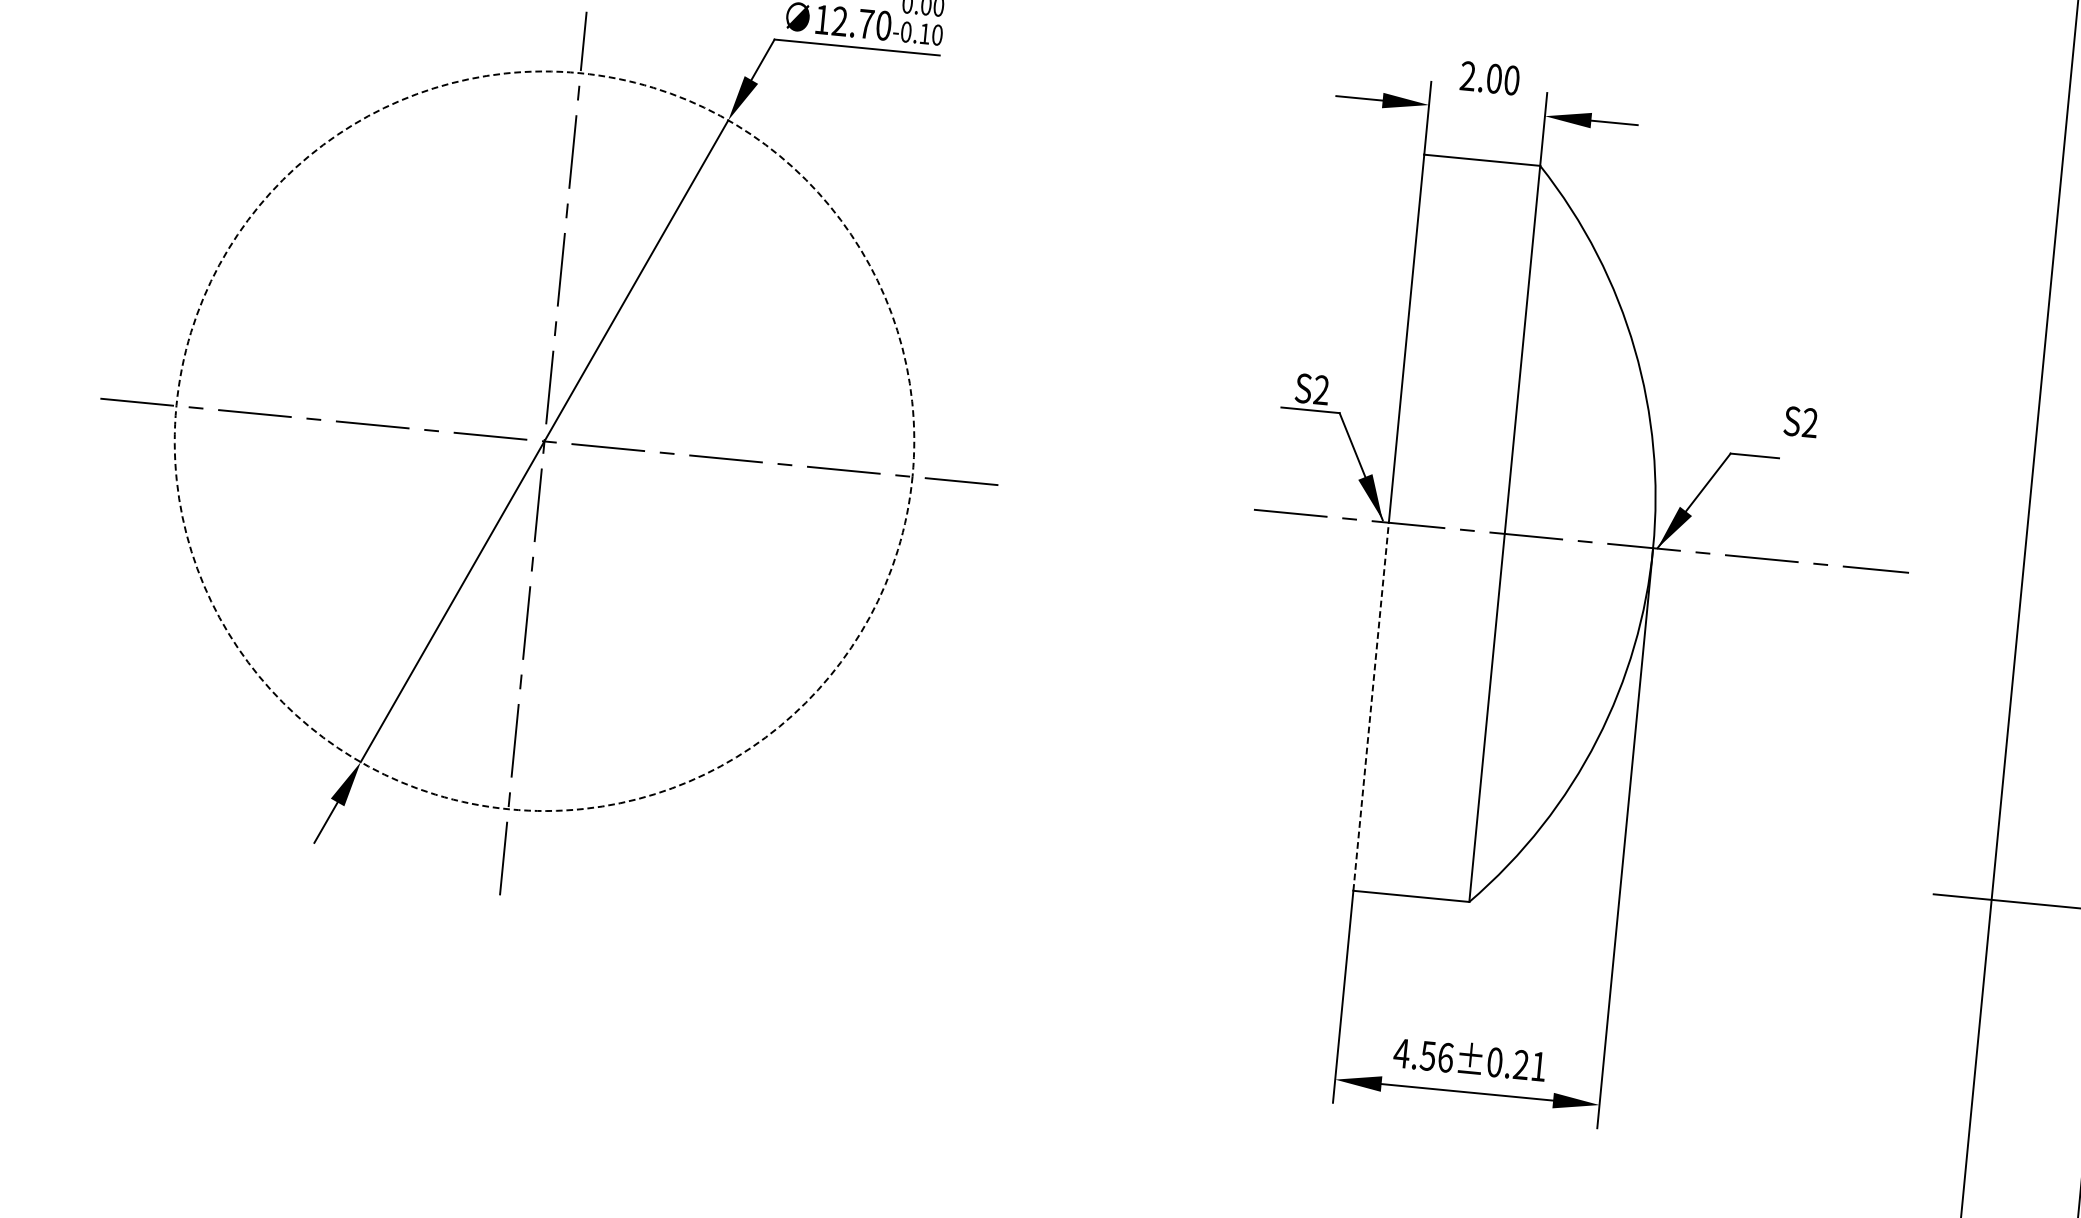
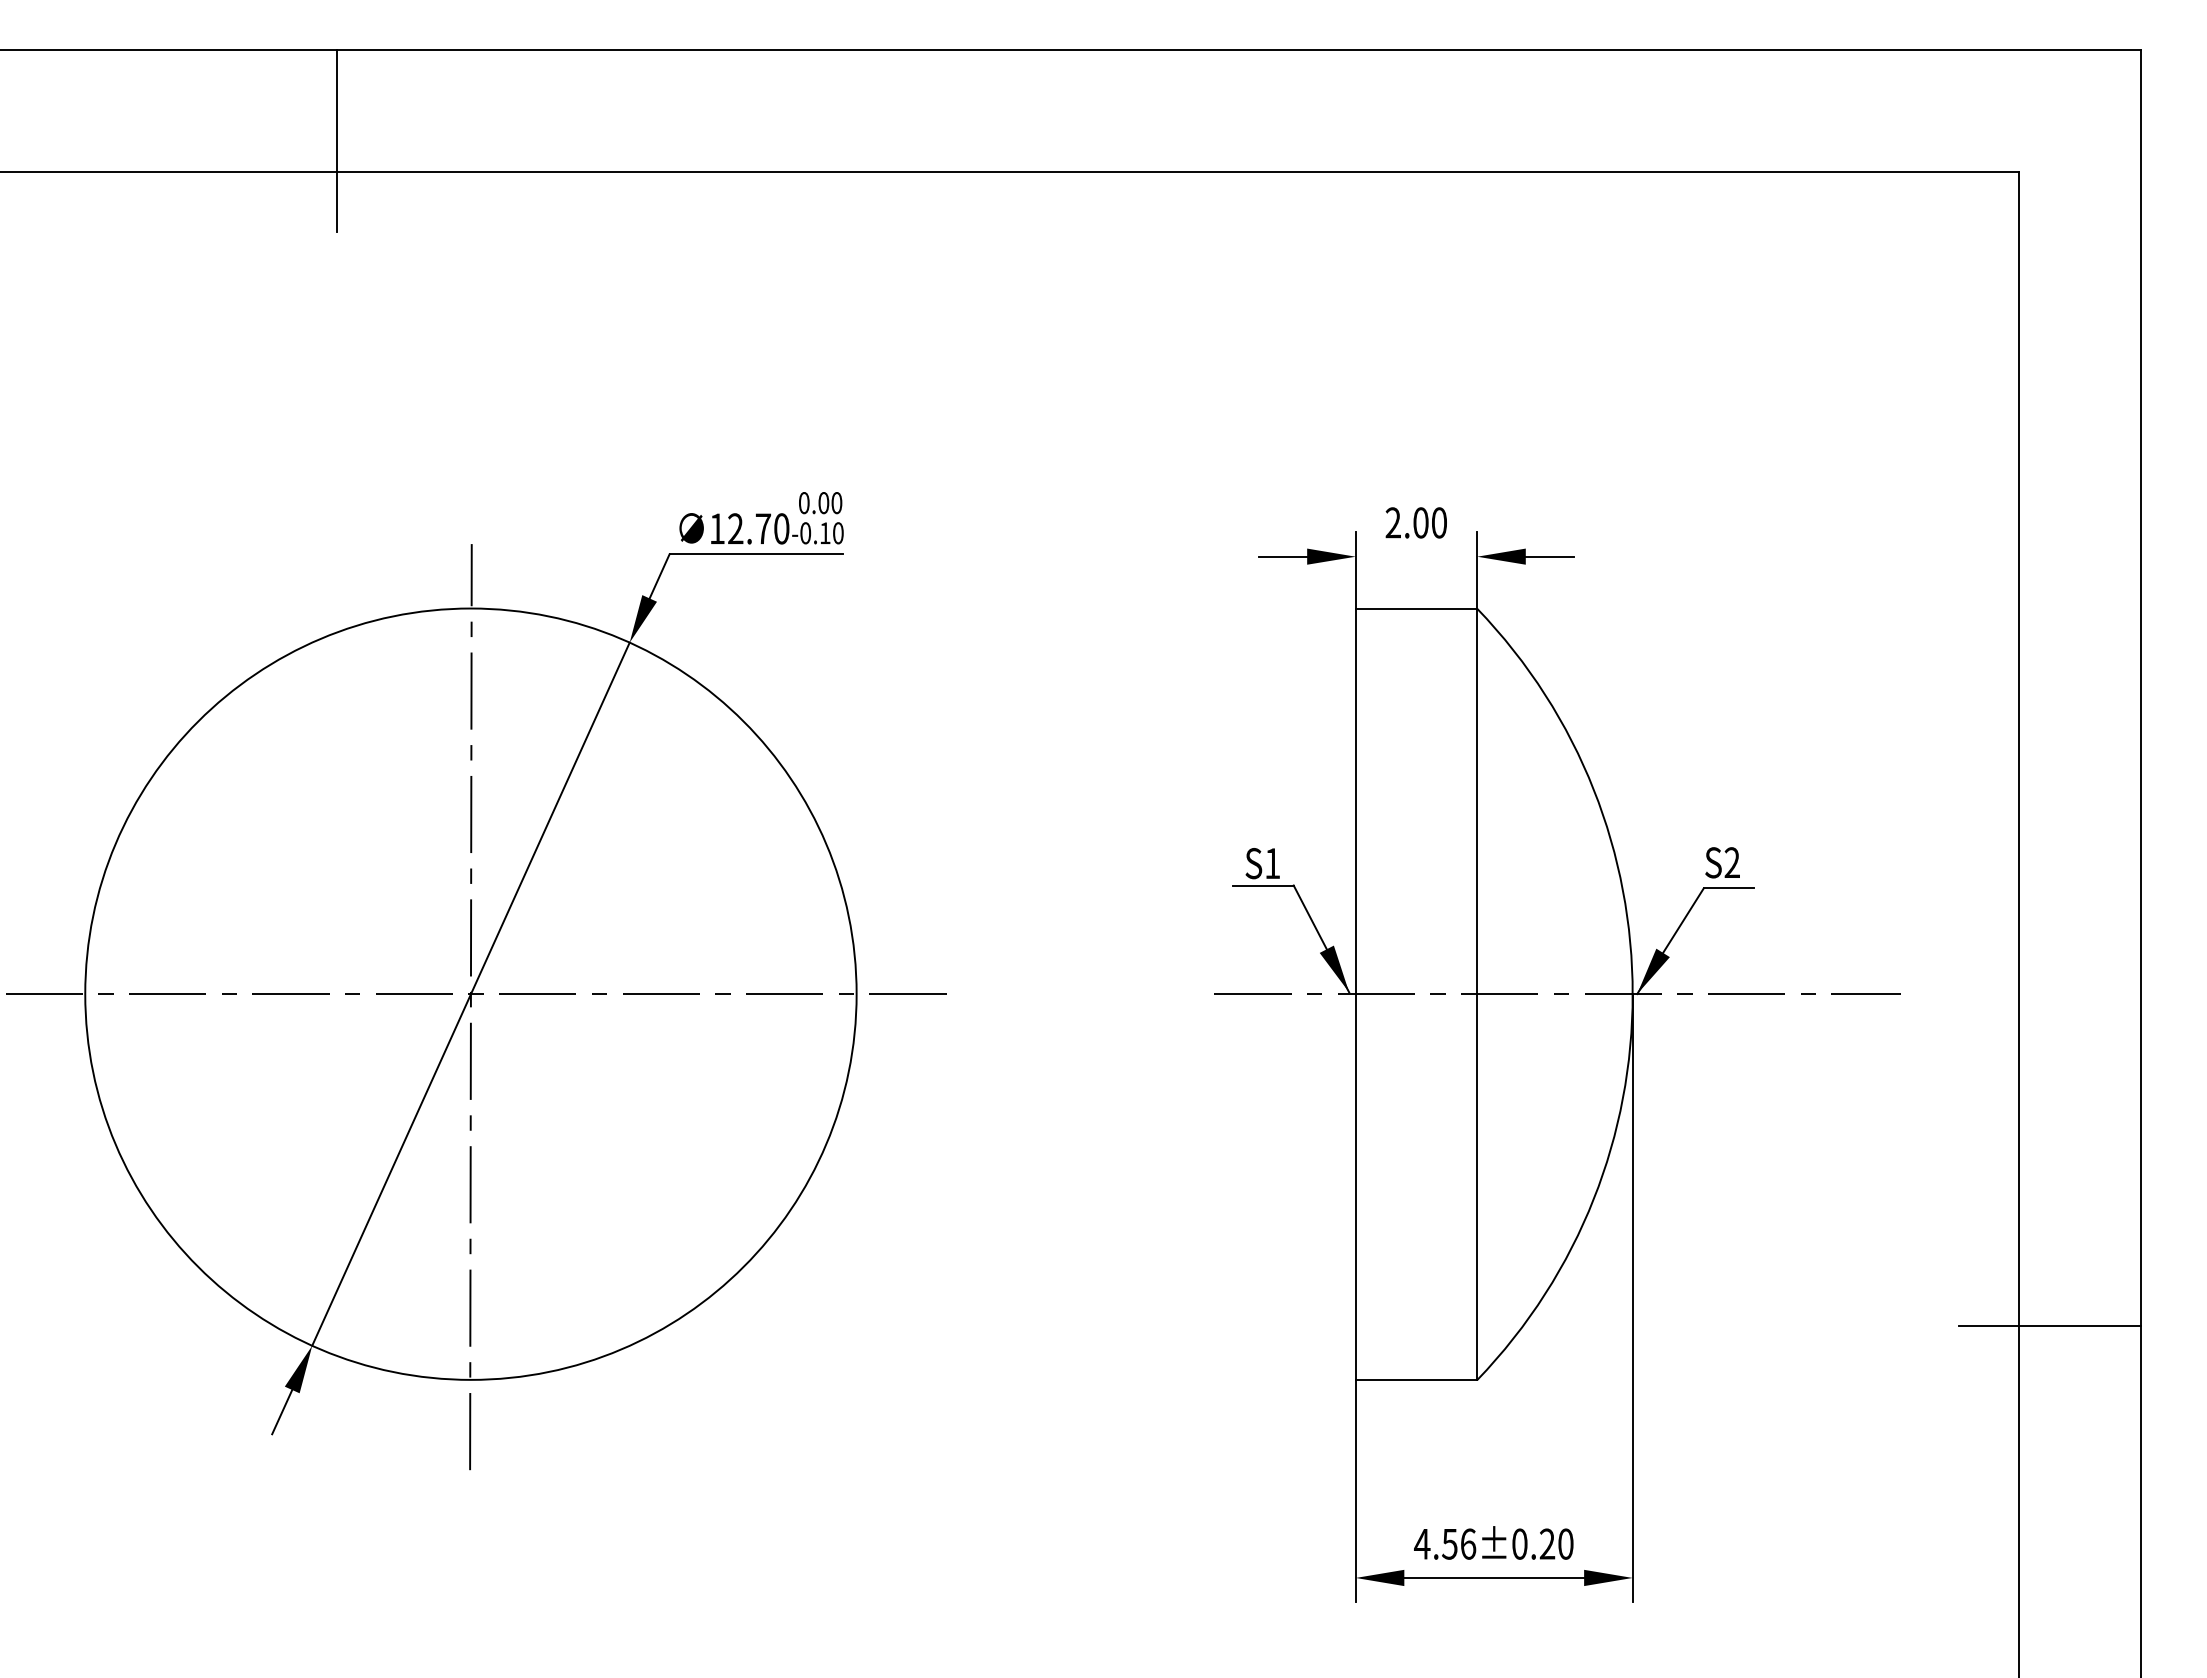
text: (1321, 390) -> (1272, 863), S2 -> S1
text: (1800, 421) -> (1722, 862), moved
circle: (544, 440) -> (470, 993), dashed -> solid
line: (1370, 706) -> (1355, 1187), dashed -> solid
text: (1538, 1066) -> (1565, 1543), 4.56±0.21 -> 4.56±0.20

